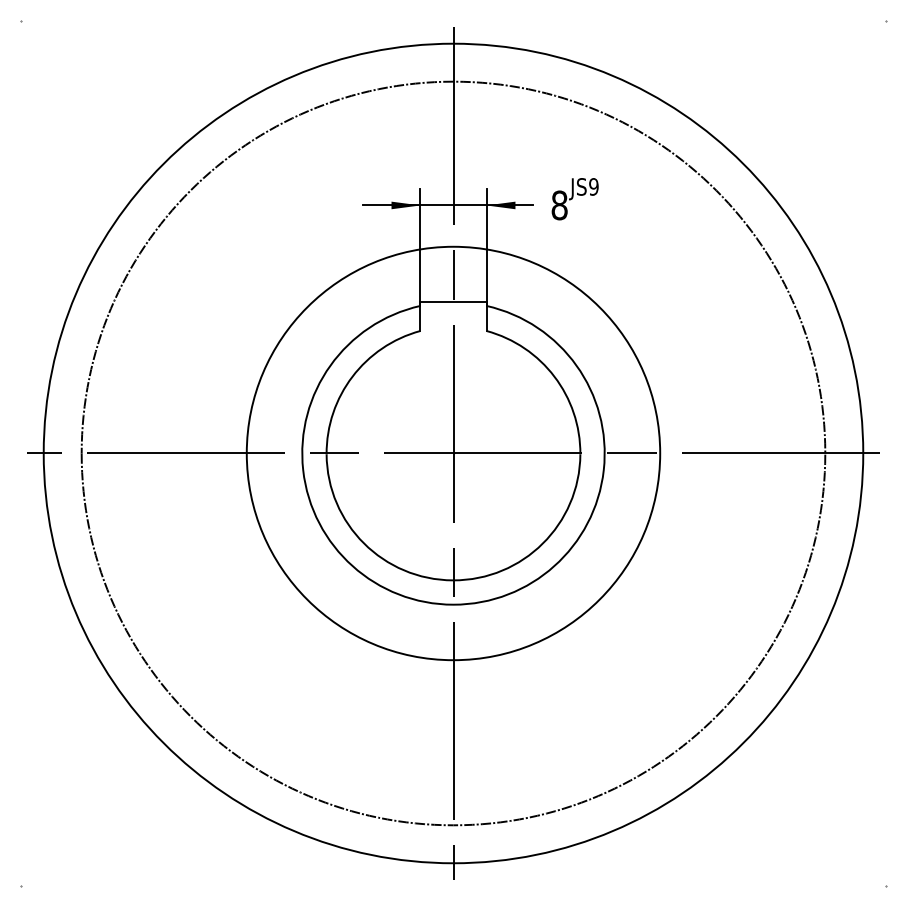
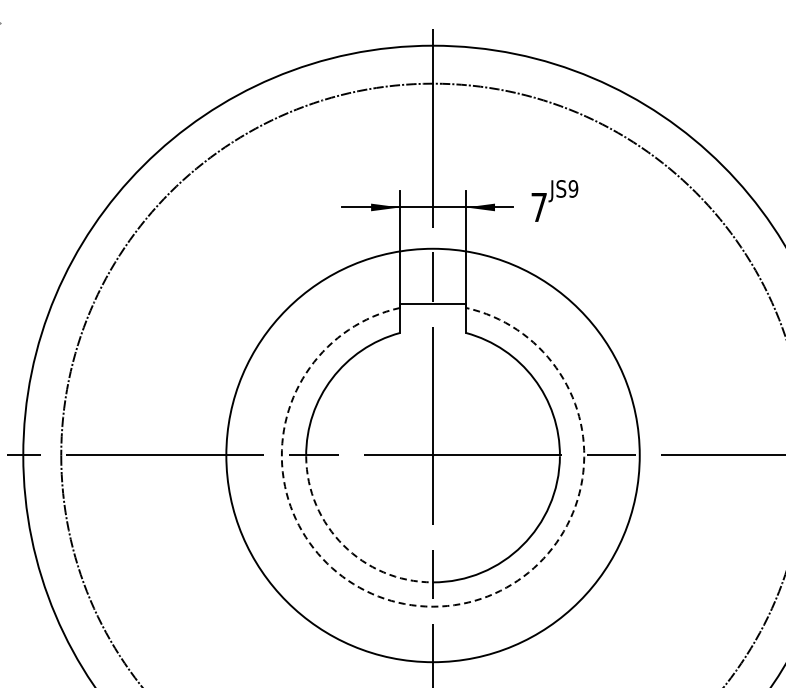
text: (559, 205) -> (539, 207), 8 -> 7
arc: (363, 543) -> (343, 545), solid -> dashed
arc: (453, 604) -> (433, 606), solid -> dashed

